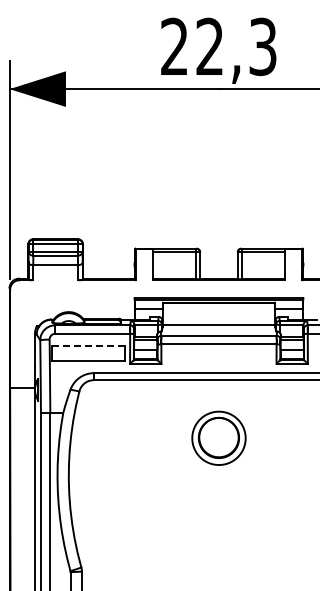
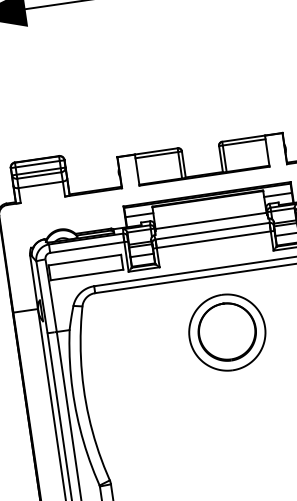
line: (88, 345) -> (84, 259), dashed -> solid
part: (218, 438) -> (226, 332), size x1.43

